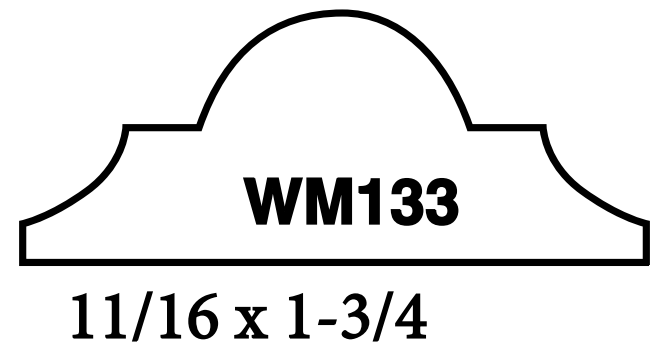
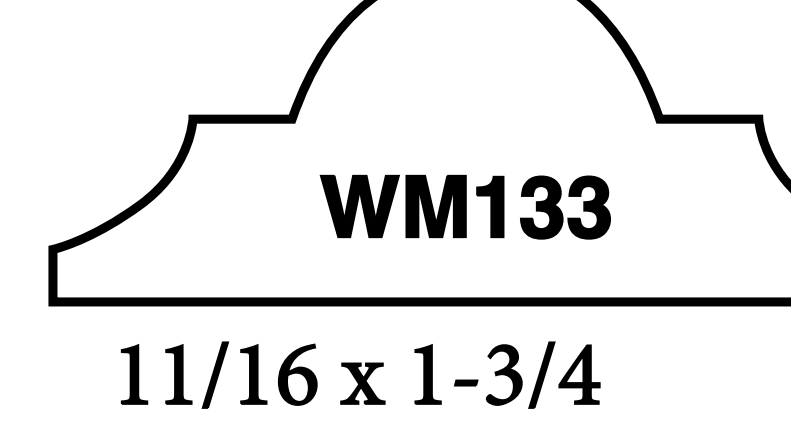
part: (350, 201) -> (465, 207), moved

